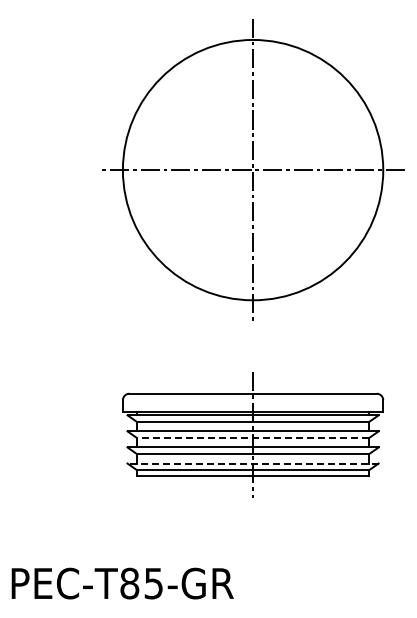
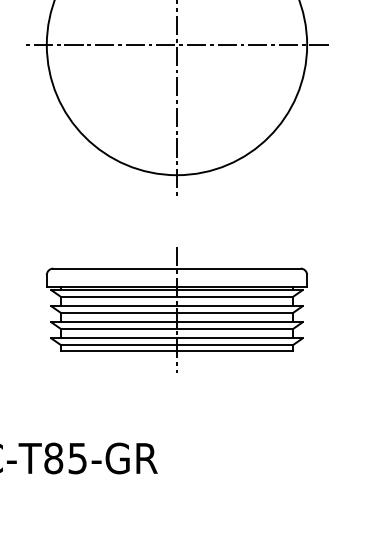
line: (252, 437) -> (176, 312), dashed -> solid
line: (253, 463) -> (177, 338), dashed -> solid

